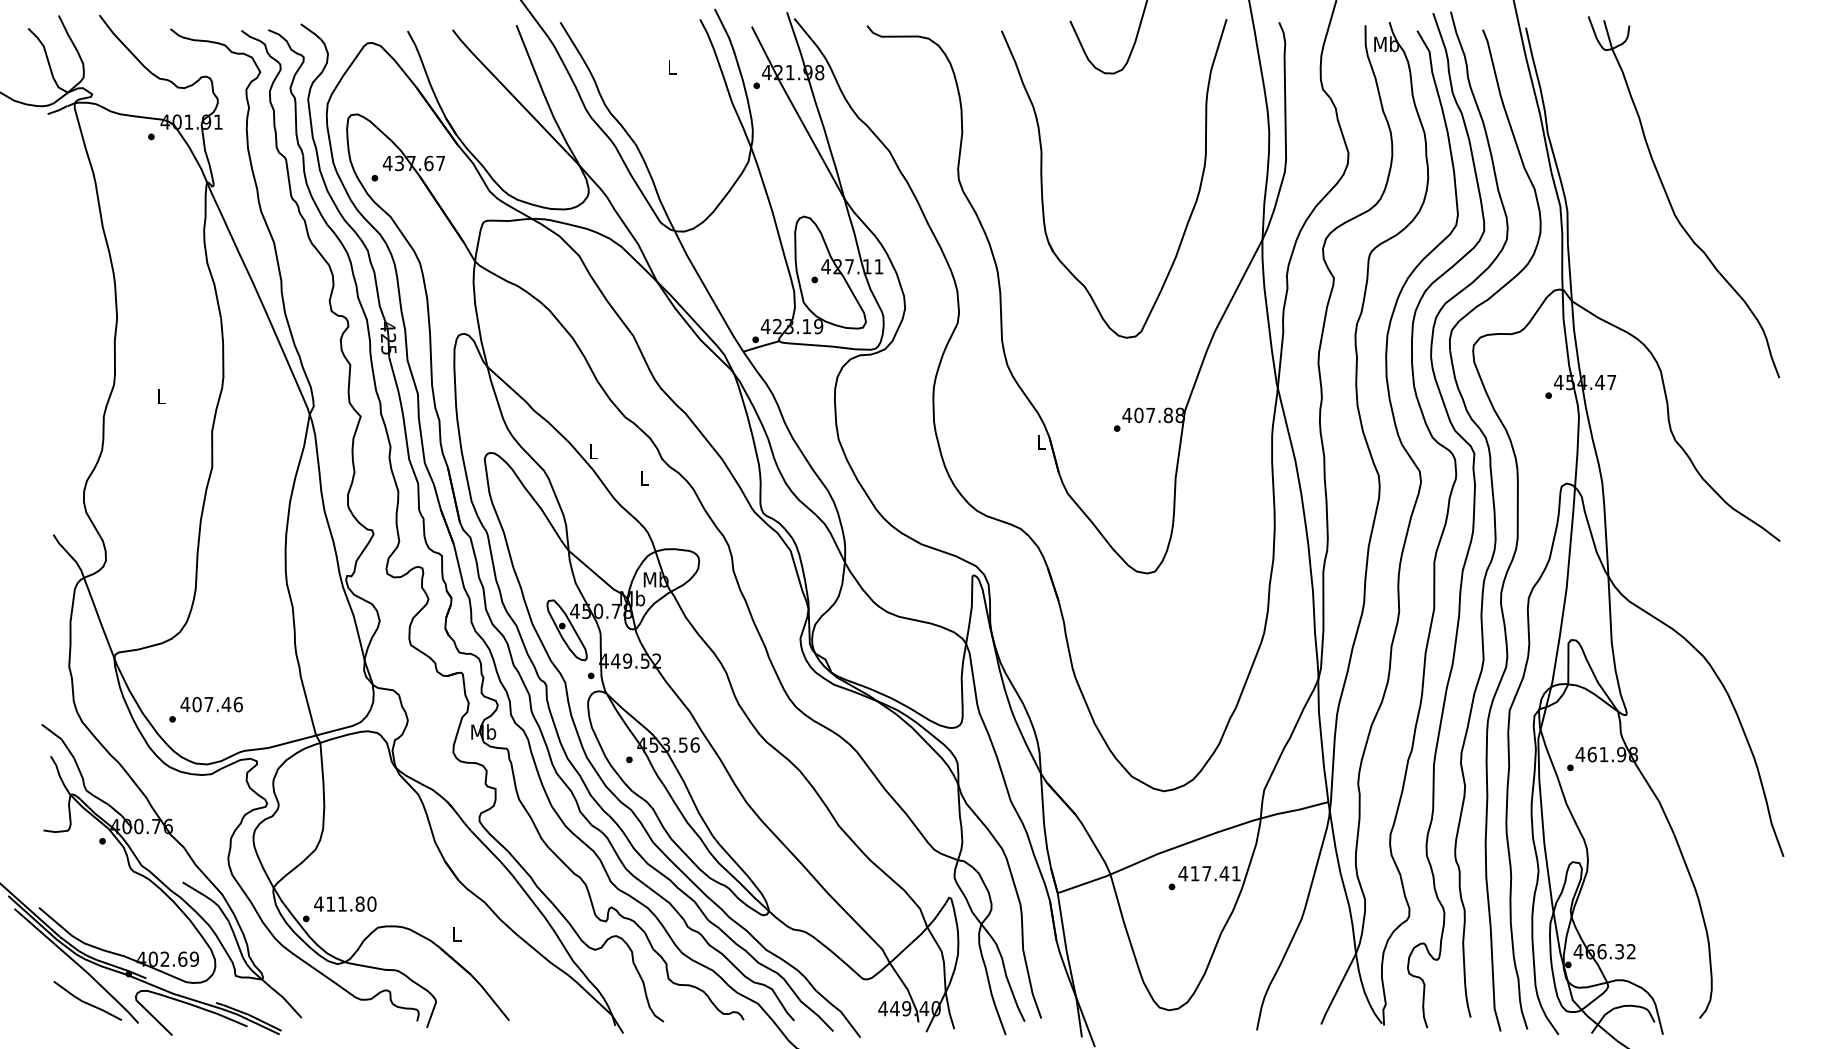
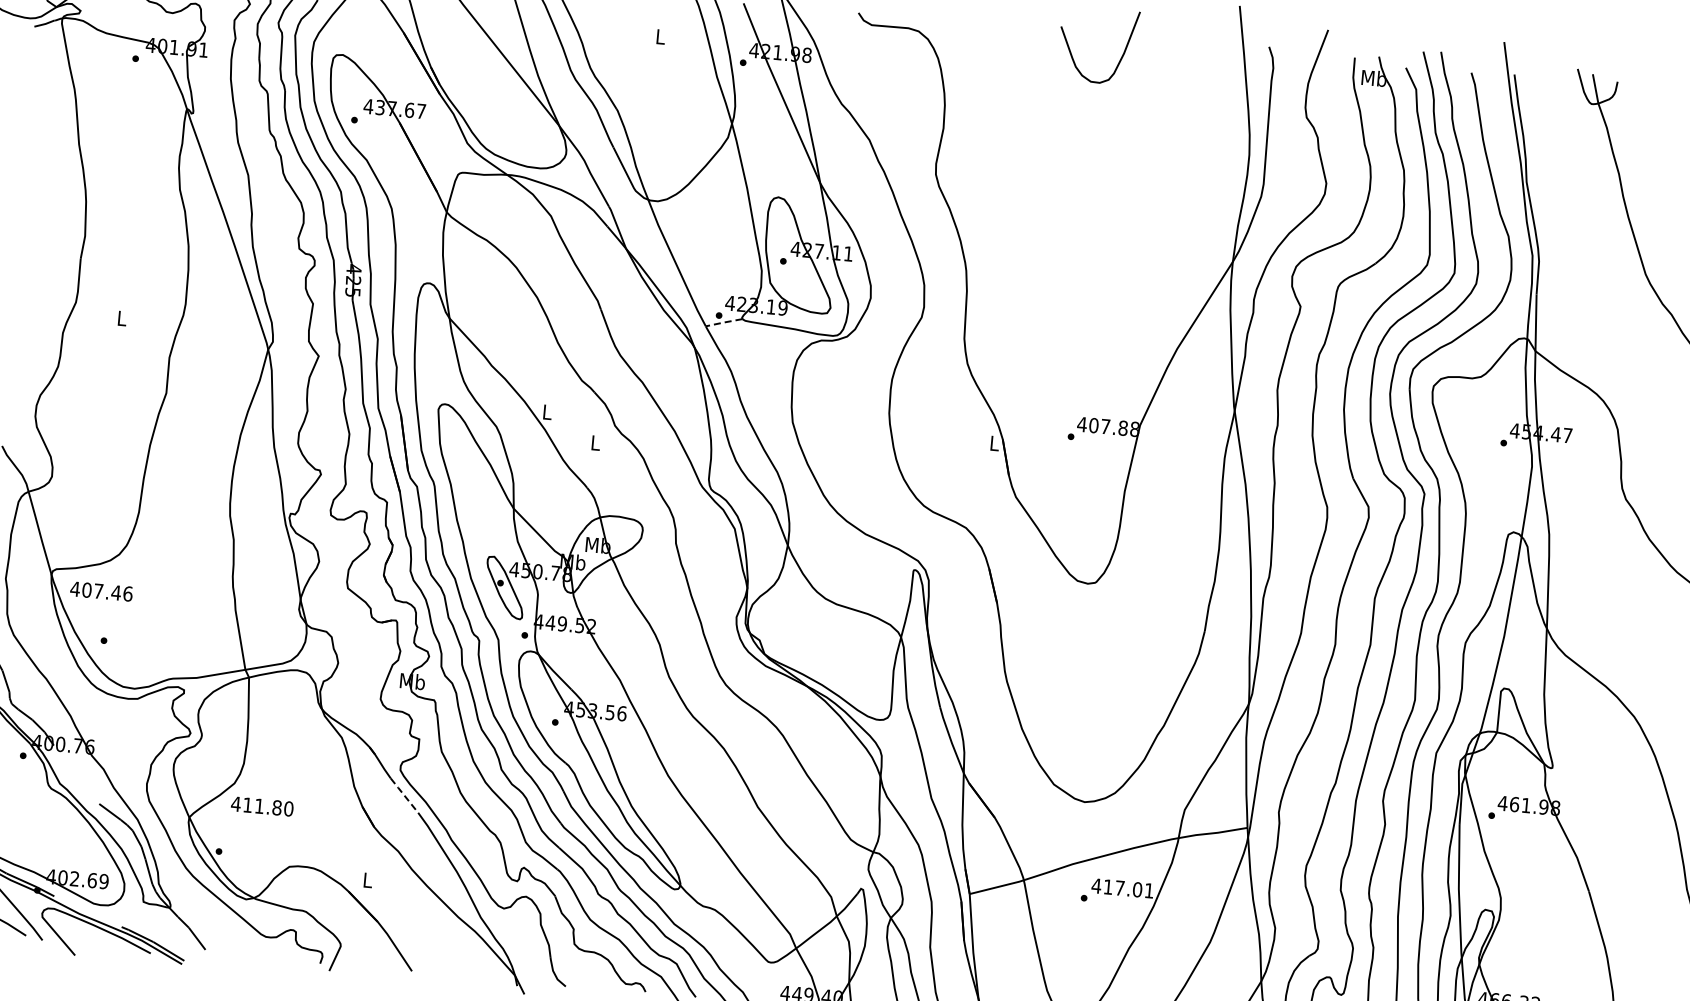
part: (1042, 178) -> (1019, 180), removed
line: (760, 346) -> (723, 322), solid -> dashed
text: (211, 704) -> (101, 591), moved
line: (485, 846) -> (404, 795), solid -> dashed
text: (1224, 873) -> (1137, 889), 417.41 -> 417.01
text: (345, 903) -> (262, 805), moved

